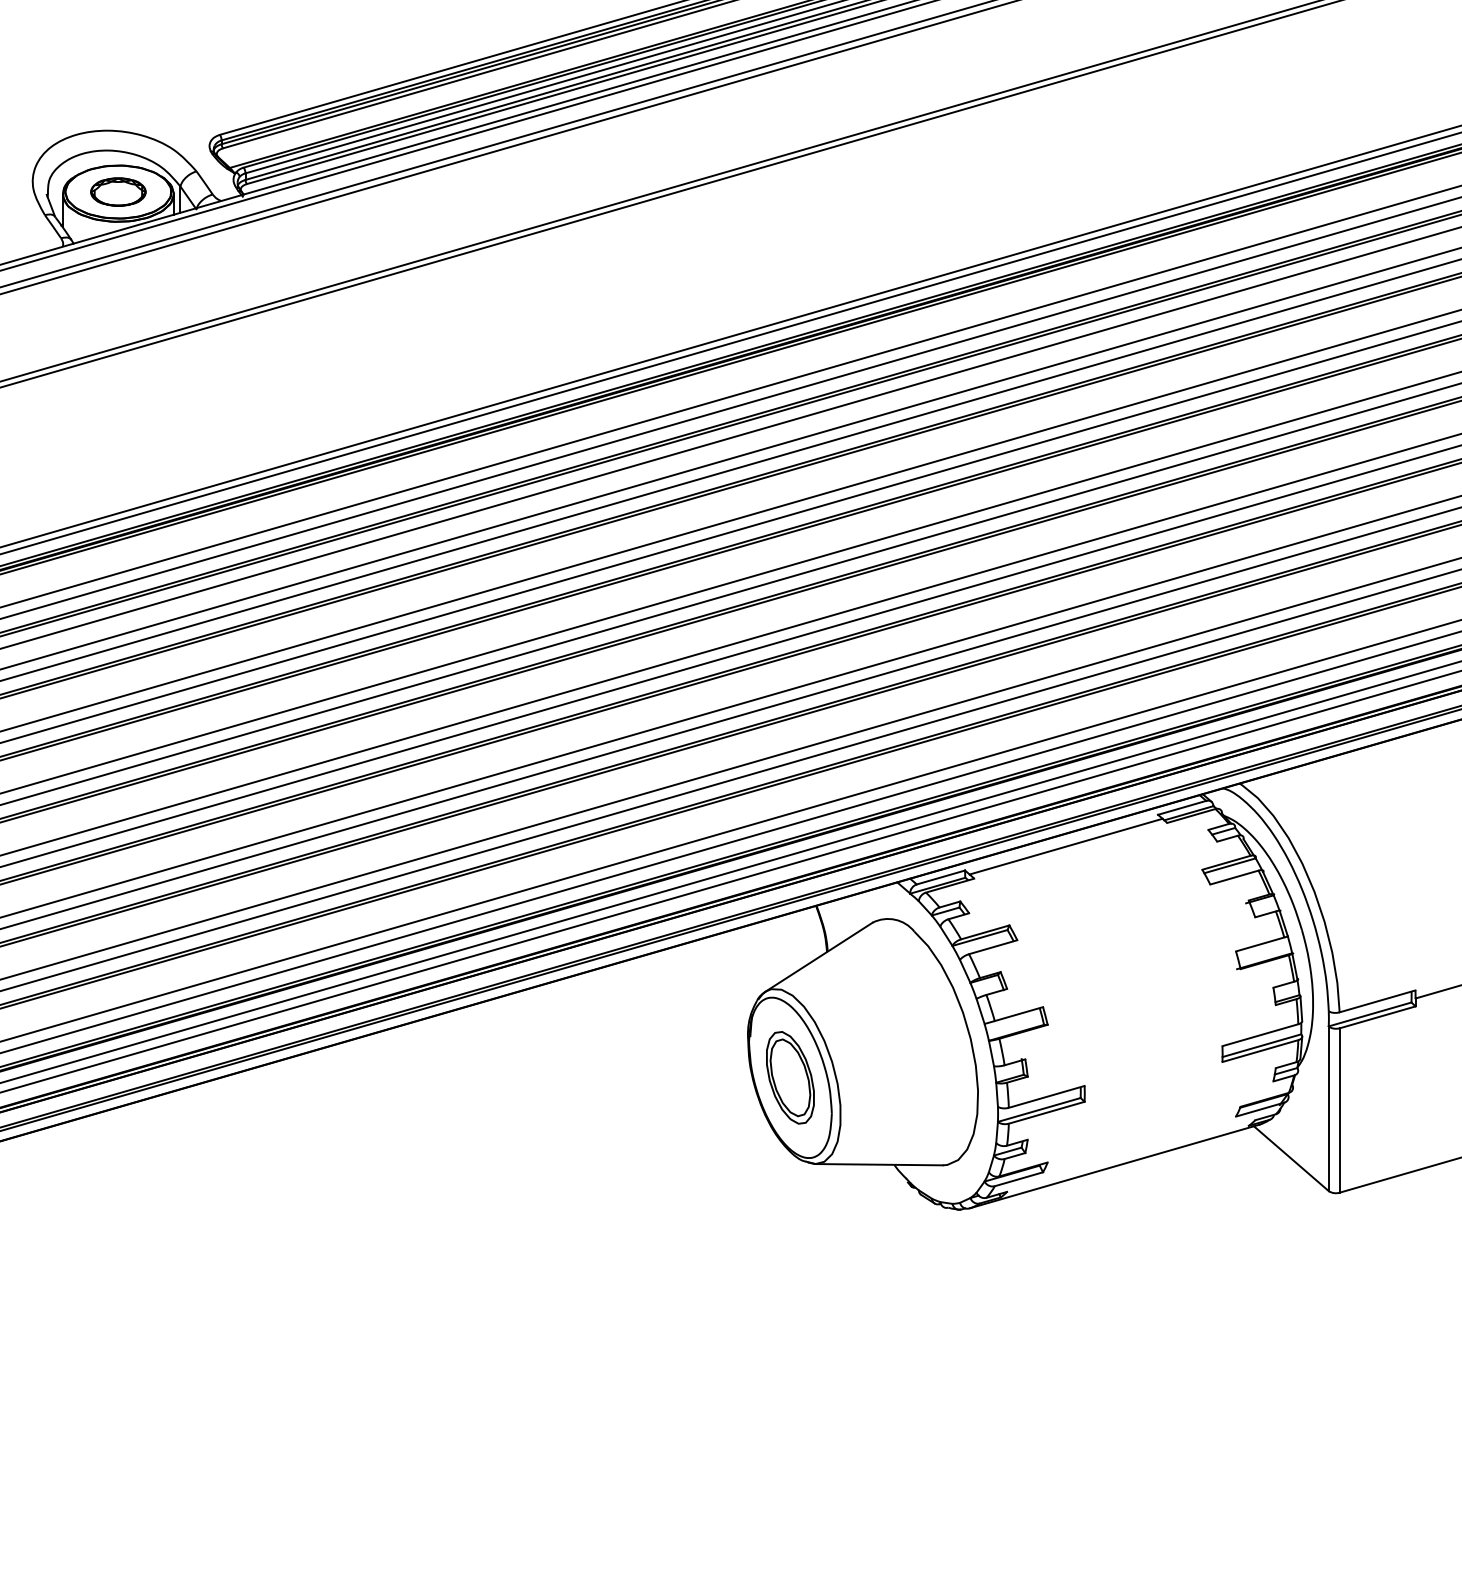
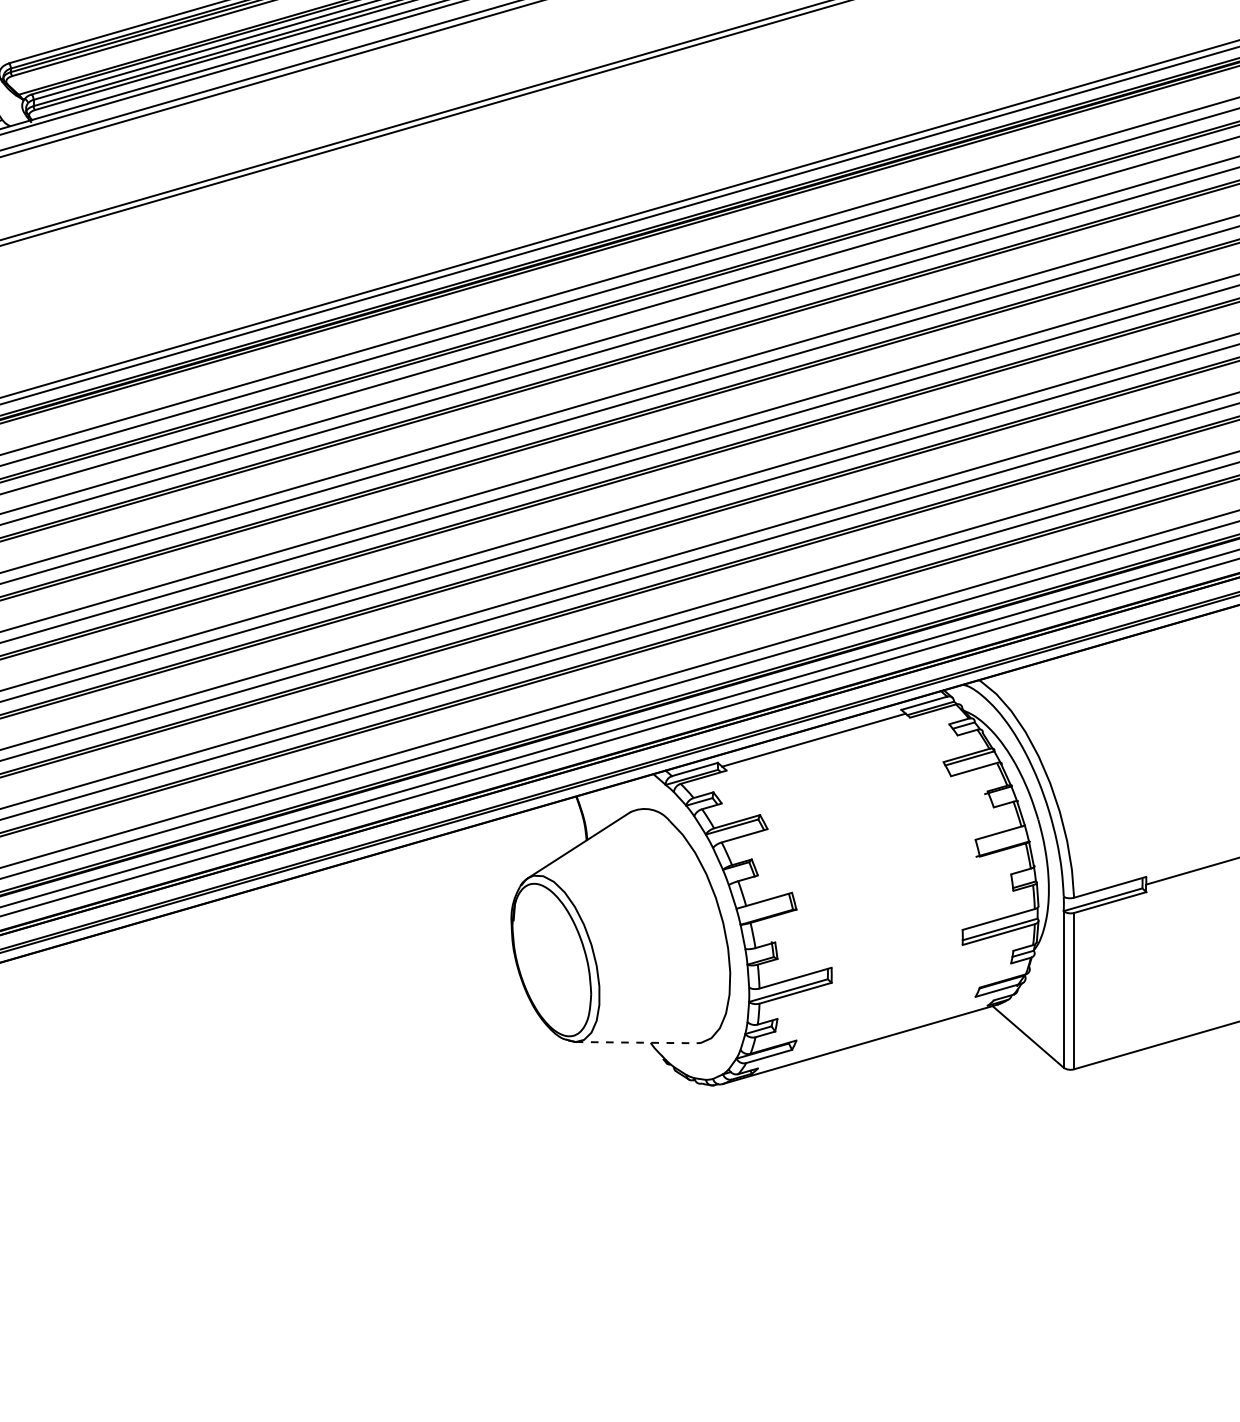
part: (790, 1077) -> (551, 959), removed
line: (879, 1164) -> (636, 1042), solid -> dashed

